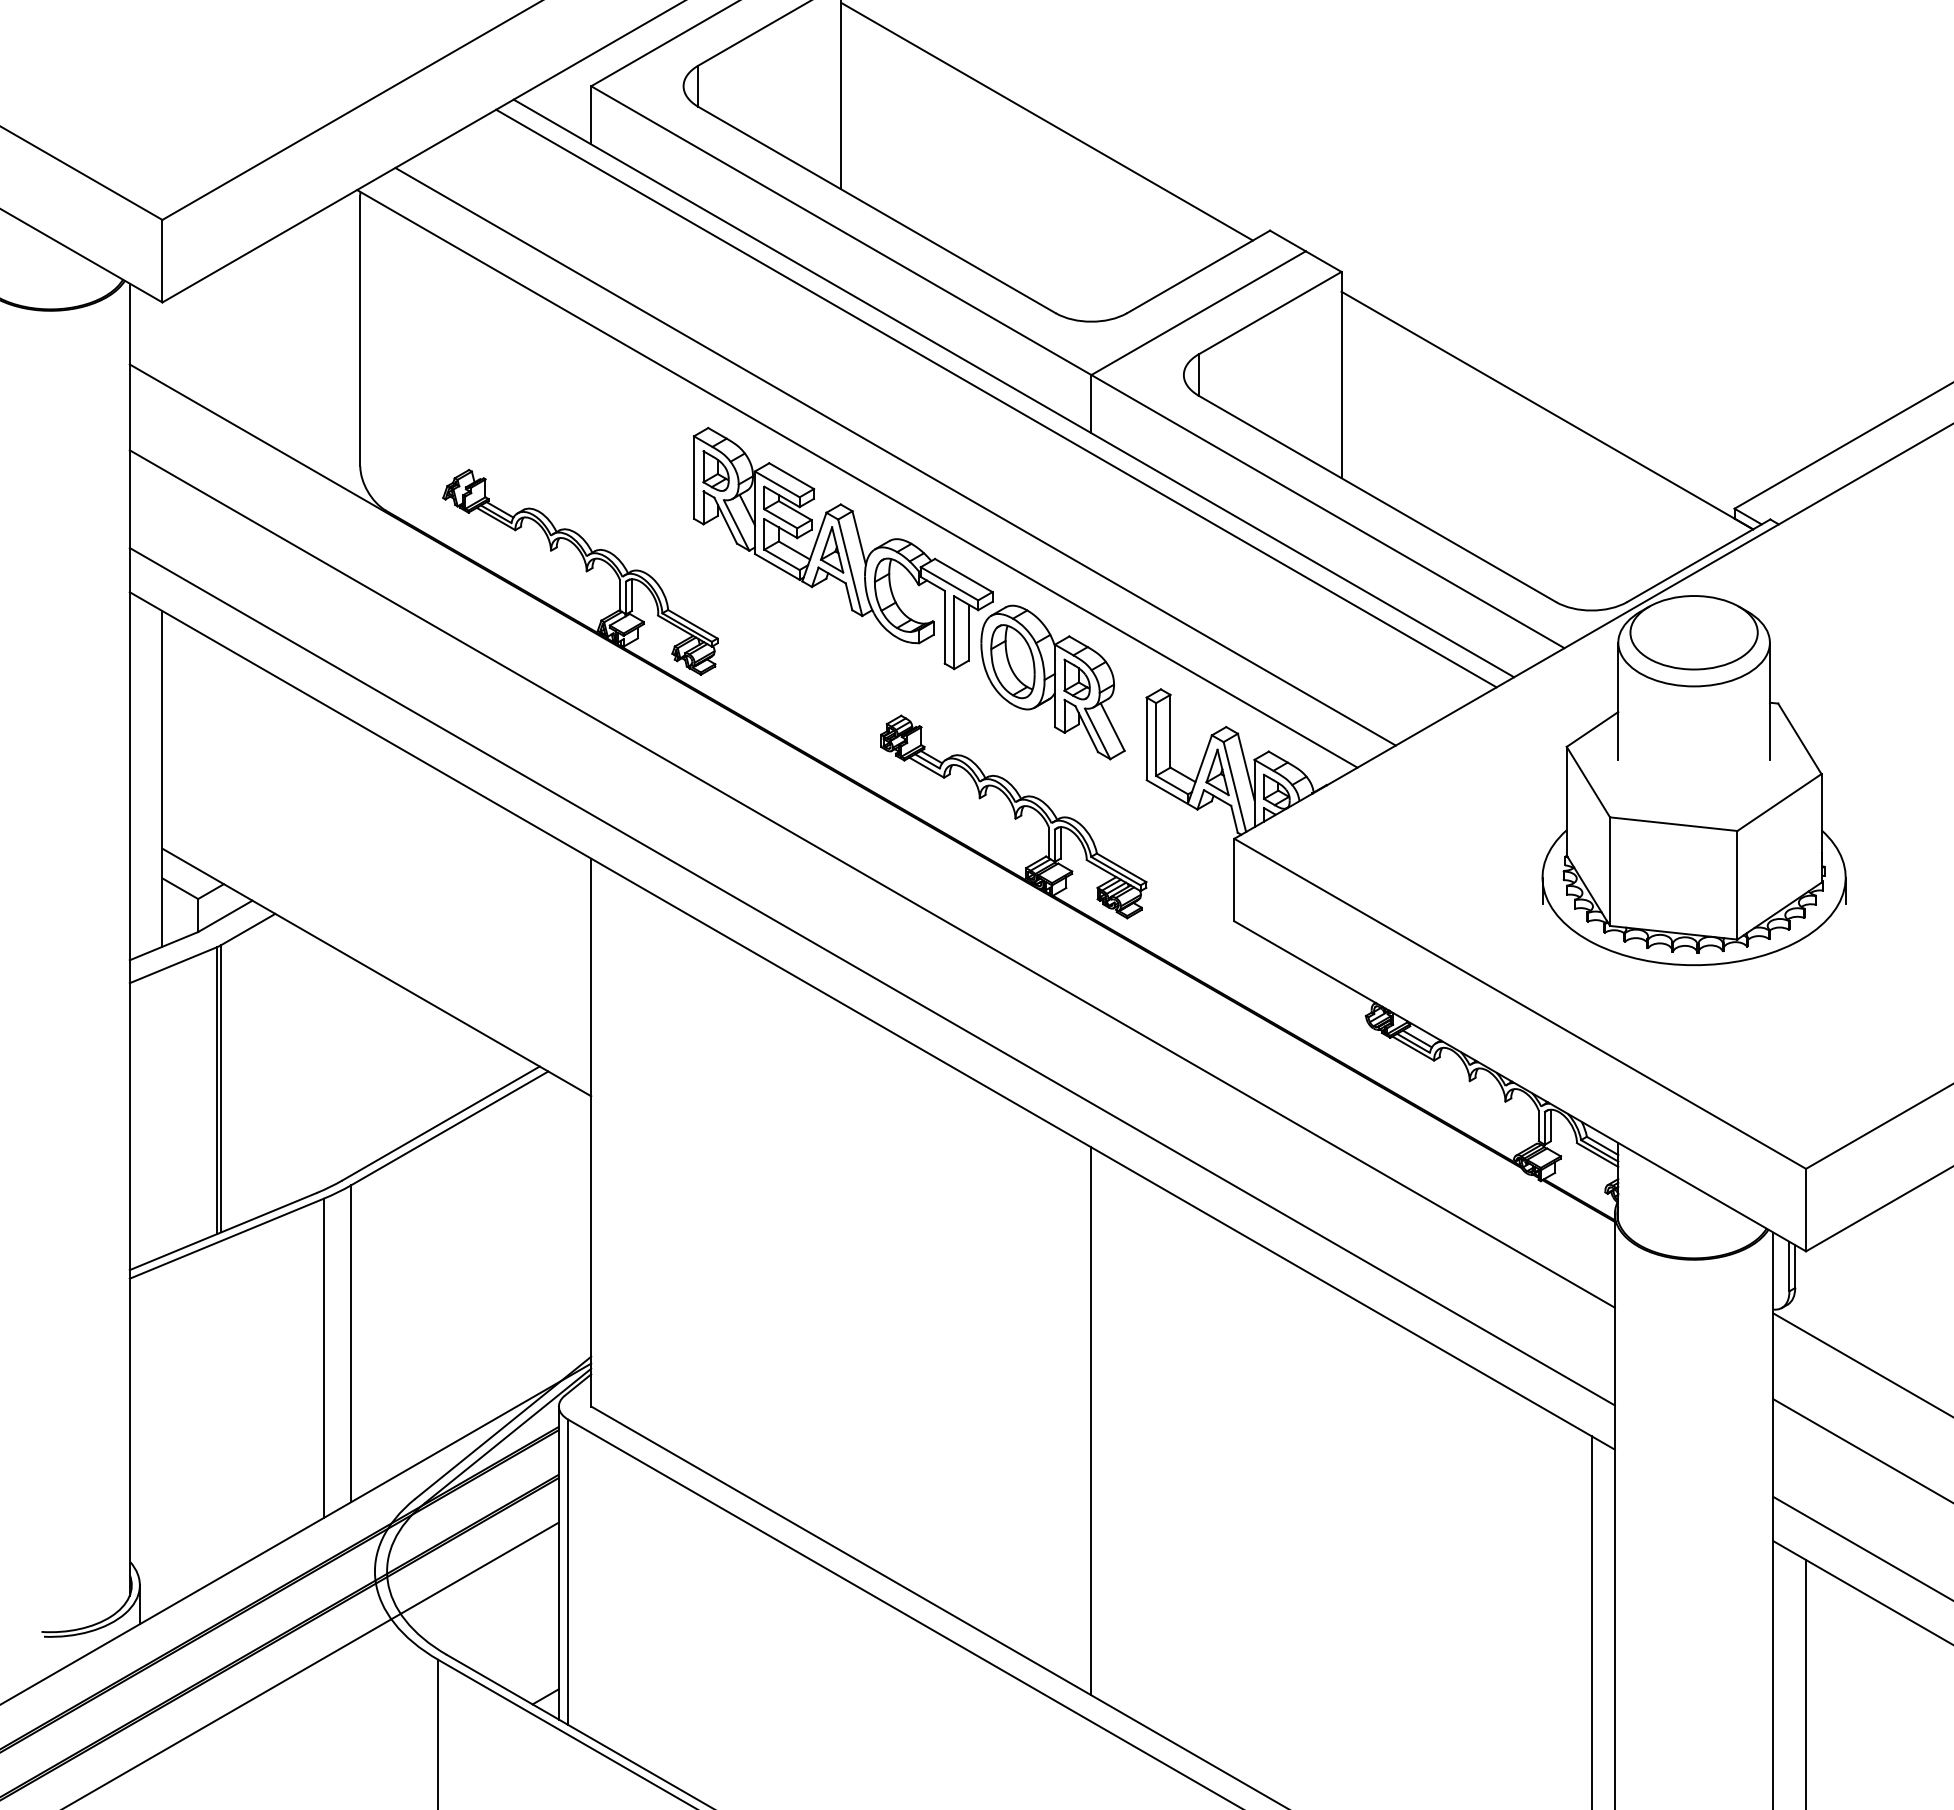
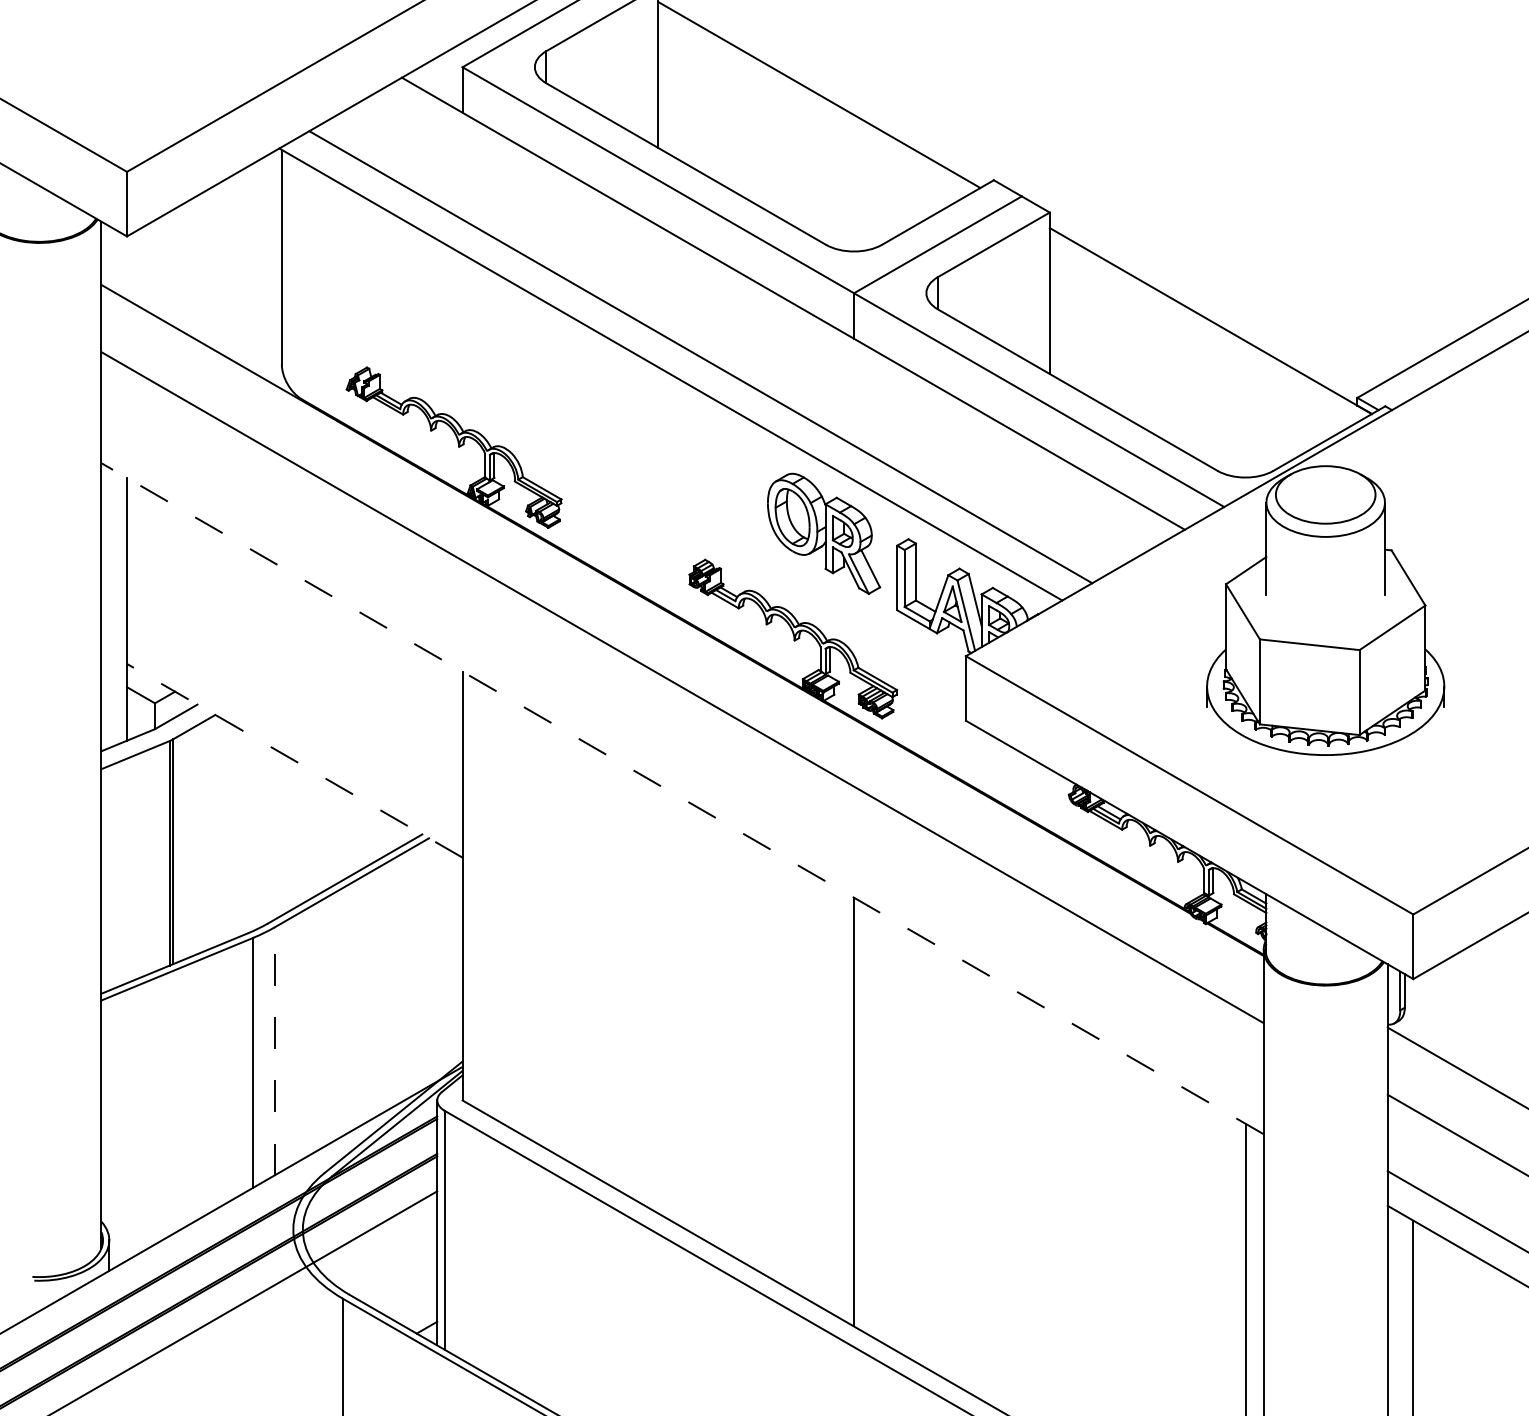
line: (996, 398) -> (779, 311), removed
part: (842, 548) -> (659, 429), removed
line: (376, 972) -> (294, 760), solid -> dashed
line: (871, 976) -> (681, 763), removed
line: (871, 1020) -> (681, 798), solid -> dashed
line: (351, 1343) -> (274, 1051), solid -> dashed

